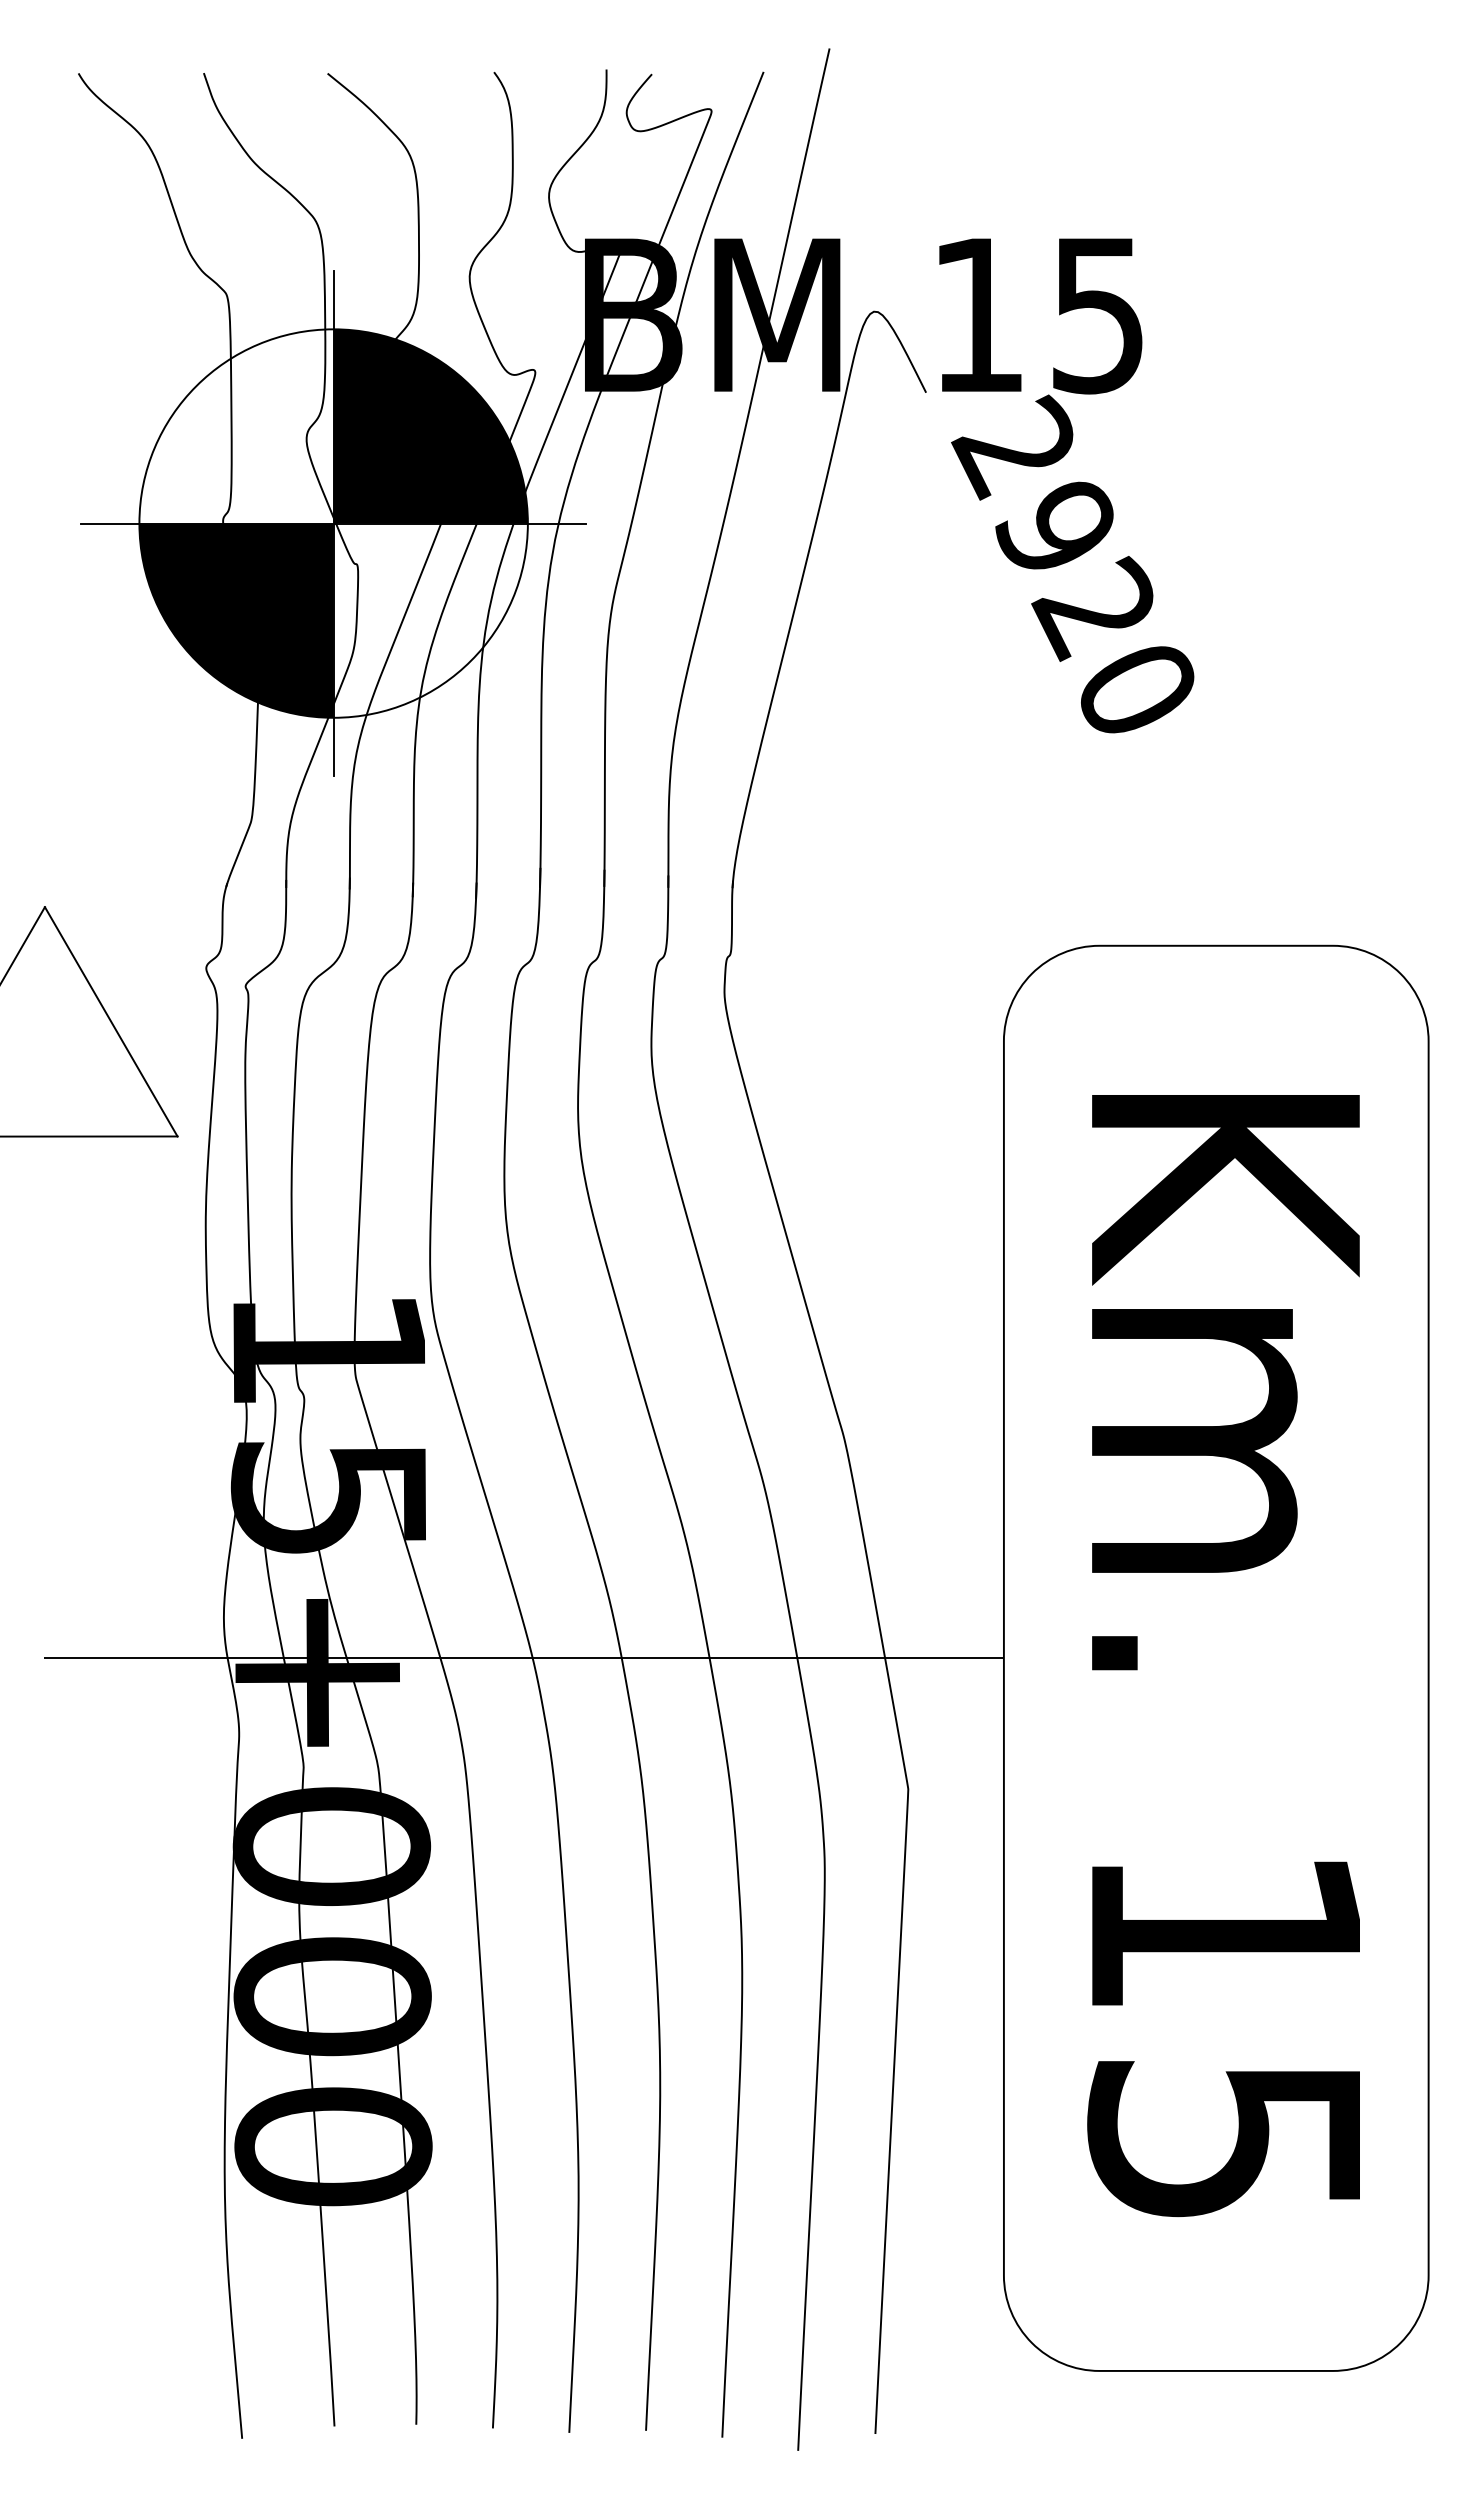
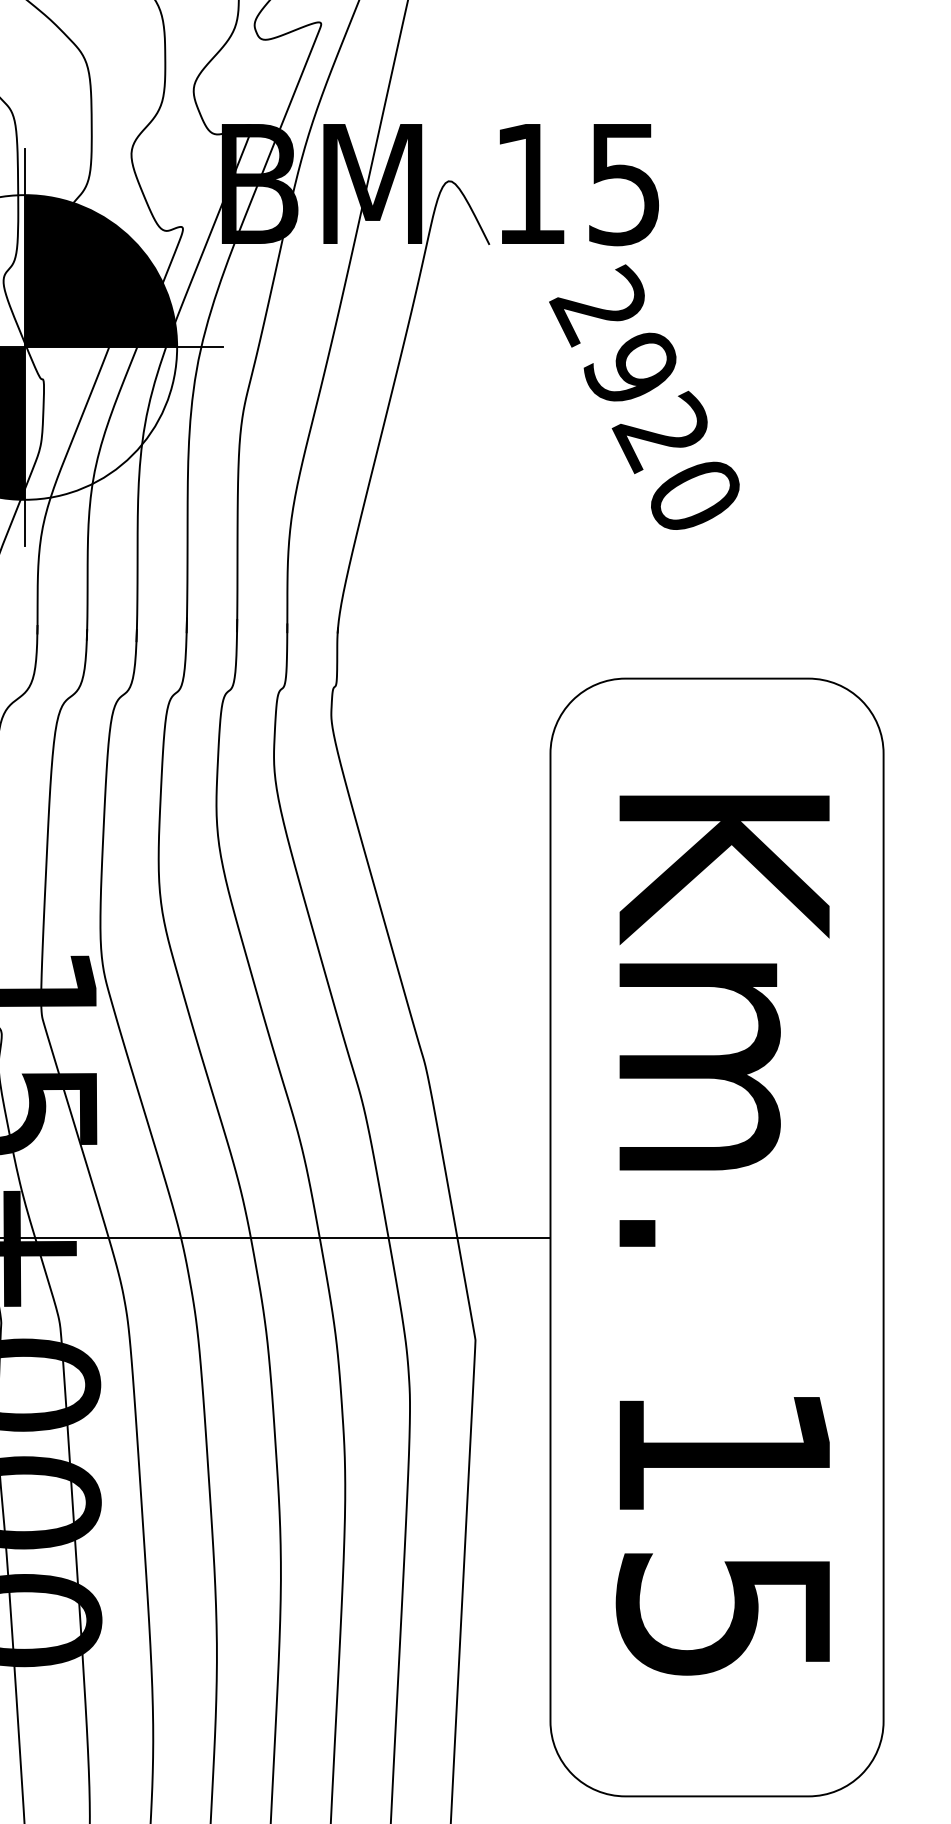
text: (1072, 563) -> (644, 396), moved

